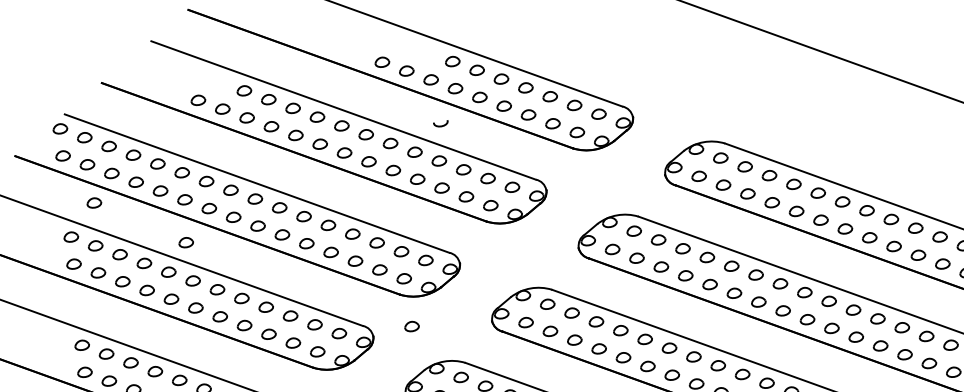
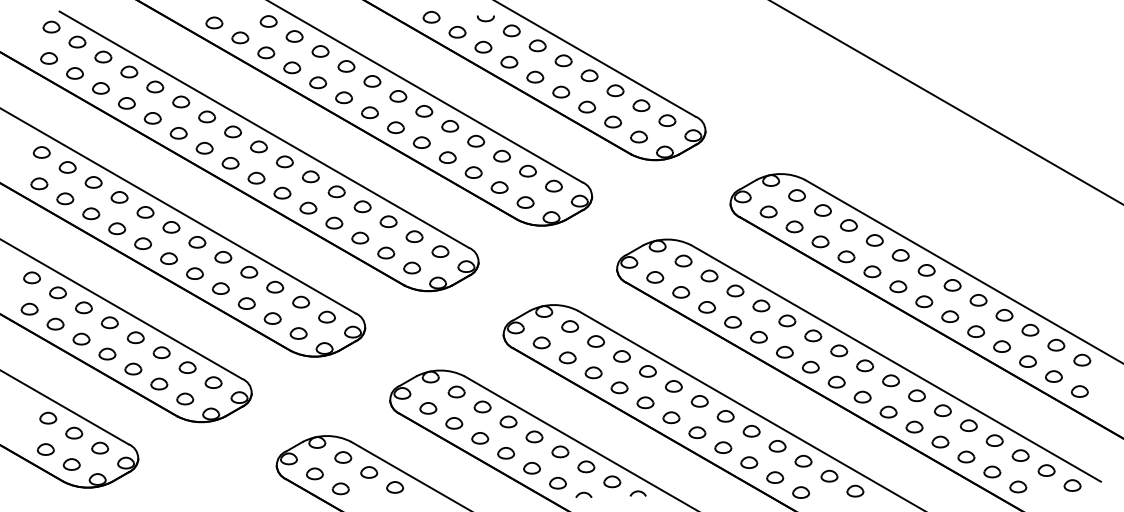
curve: (441, 125) -> (485, 20), moved
part: (93, 203) -> (74, 118), removed
part: (186, 242) -> (171, 182), removed
part: (412, 326) -> (411, 323), removed

